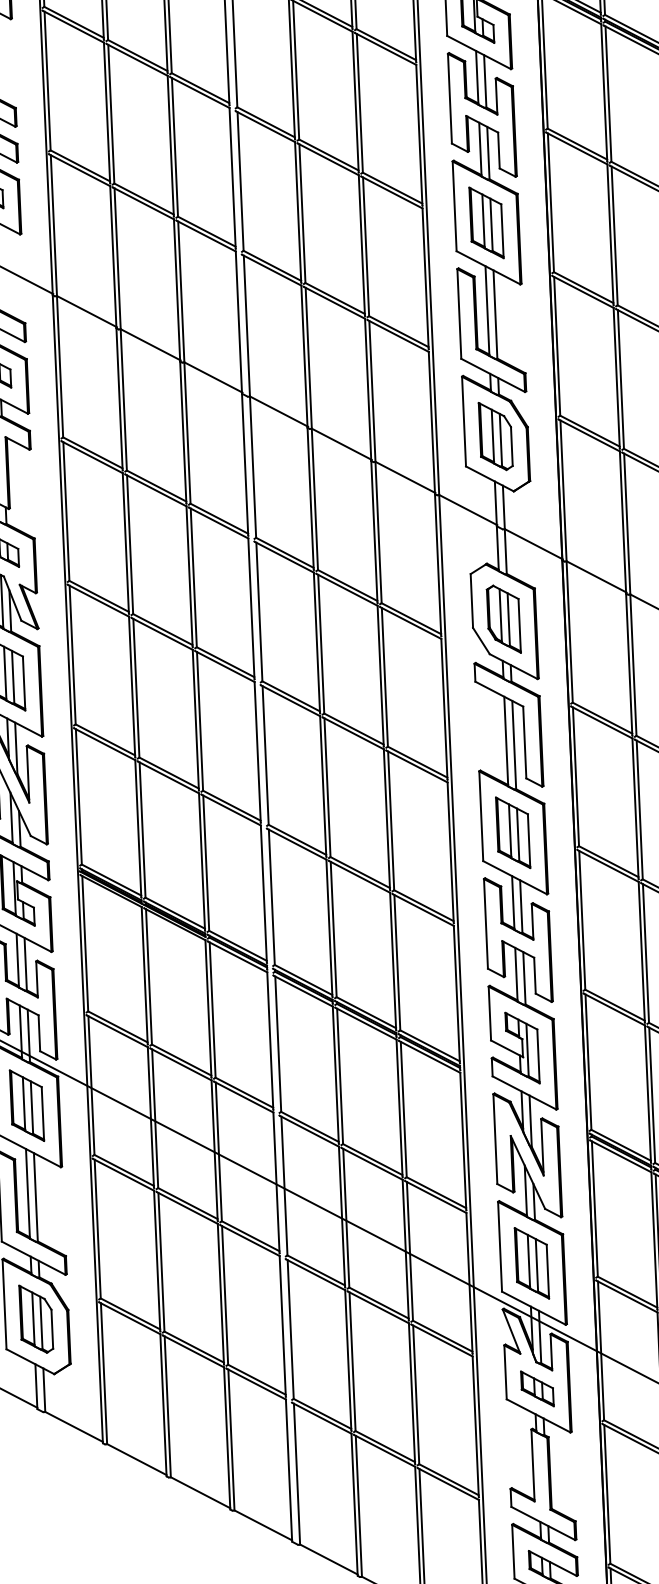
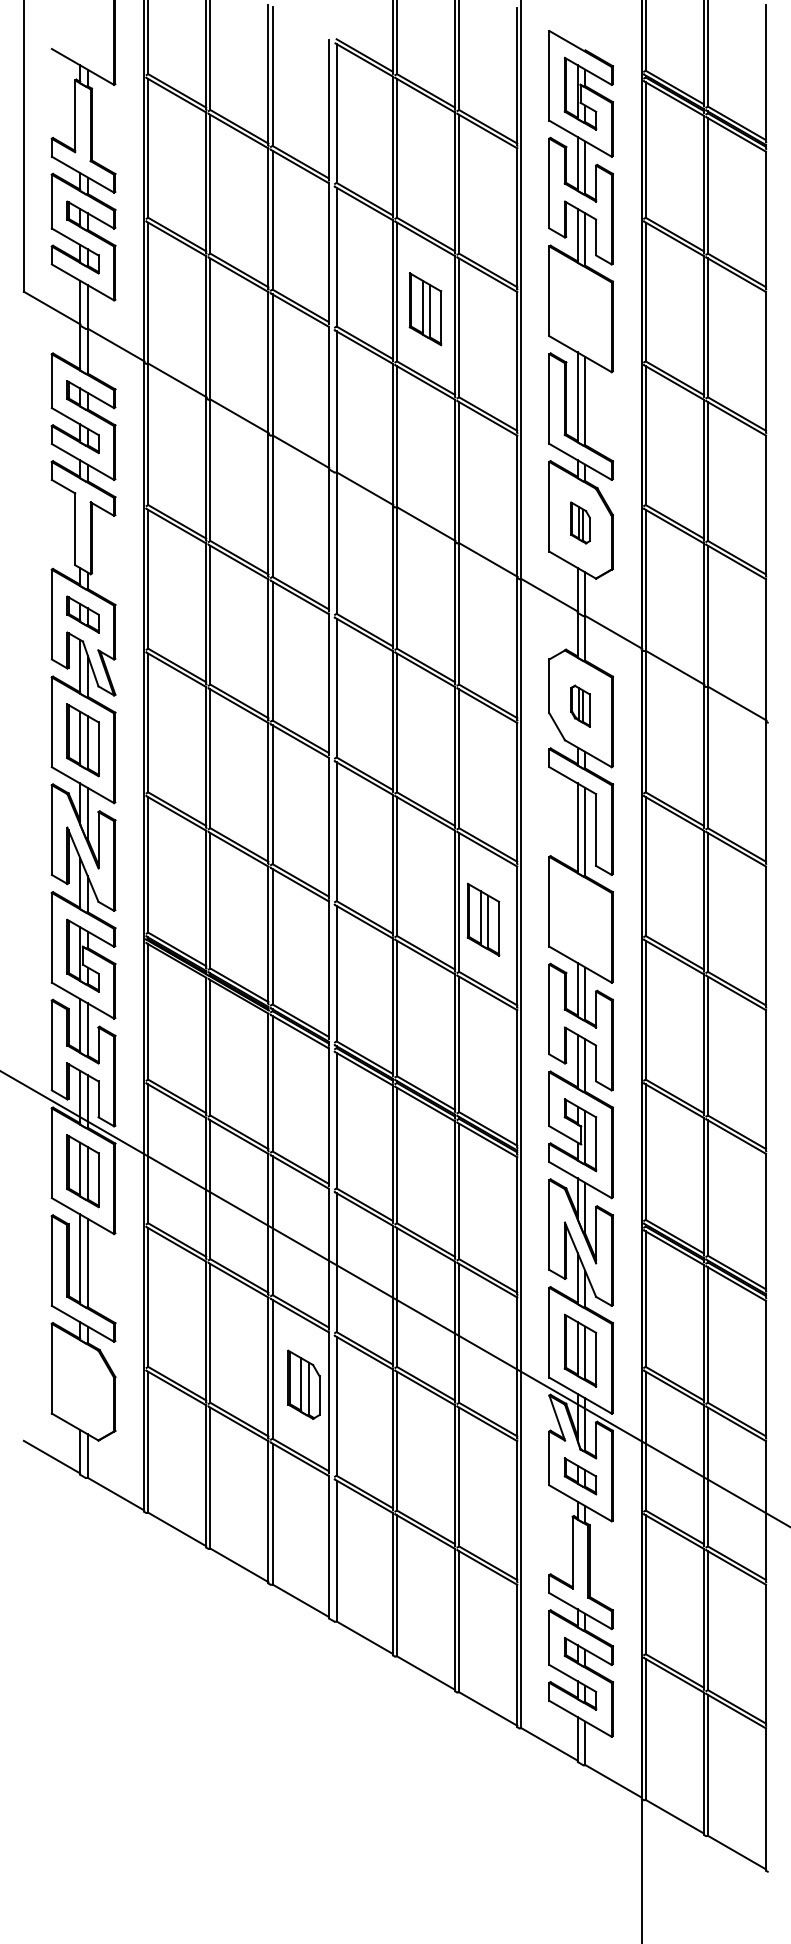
part: (486, 223) -> (425, 309), moved
part: (495, 435) -> (580, 522), size x0.6
part: (503, 619) -> (580, 706), size x0.6
part: (513, 832) -> (483, 919), moved
part: (35, 1318) -> (303, 1384), moved

